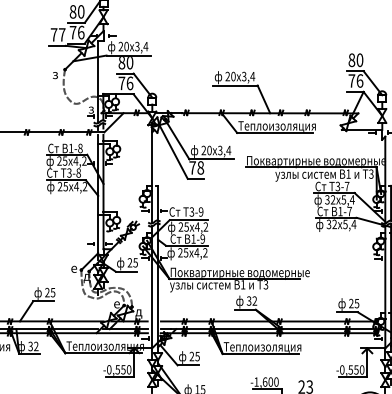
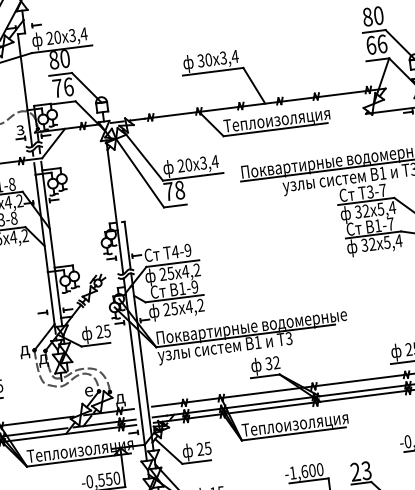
text: (227, 77) -> (200, 62), 20 -> 30
text: (351, 80) -> (370, 44), 76 -> 66
text: (191, 211) -> (174, 251), 3-9 -> 4-9
text: (73, 270) -> (23, 352), е -> д

